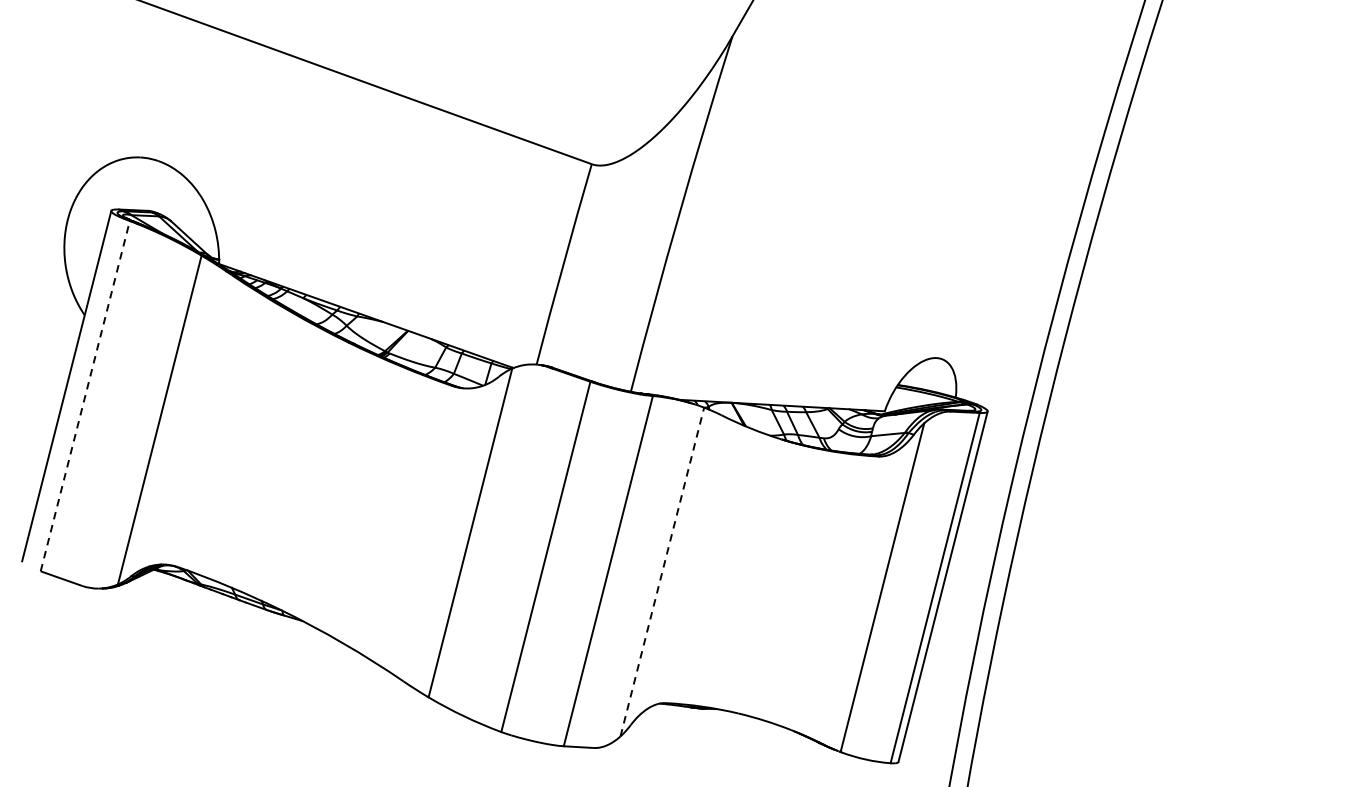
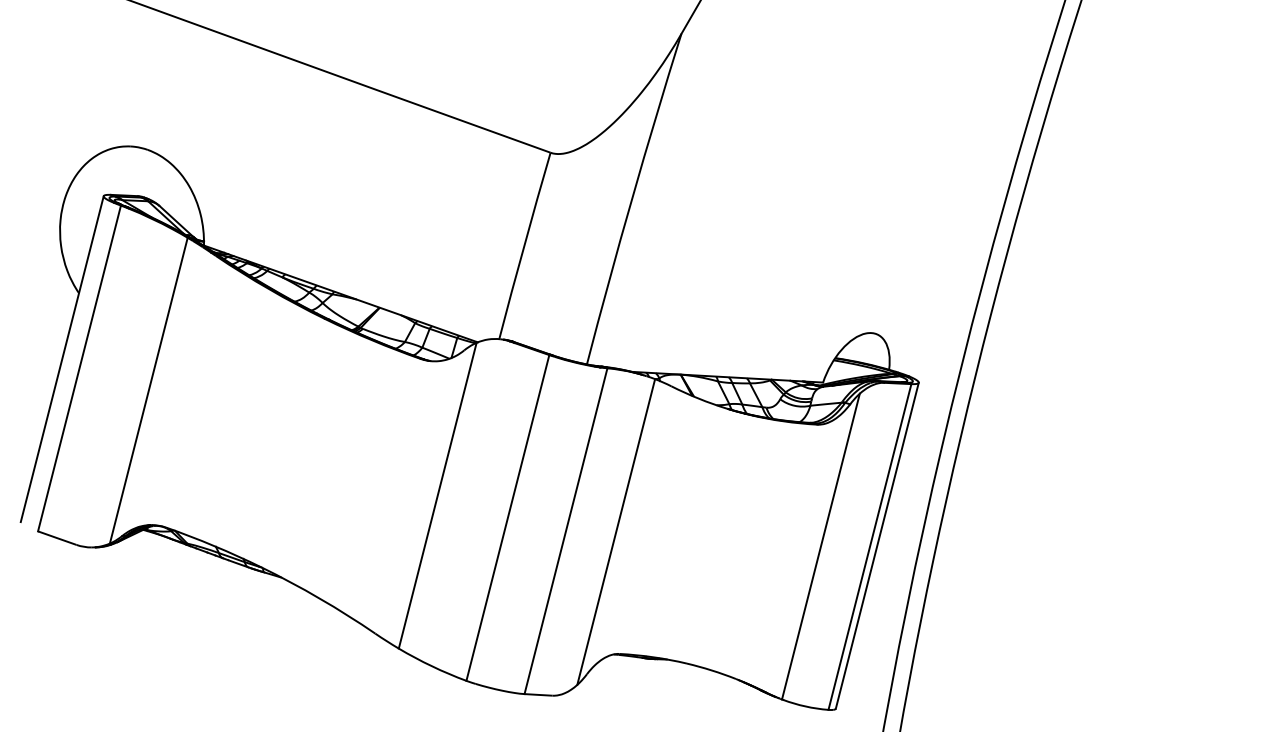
line: (85, 396) -> (79, 368), dashed -> solid
line: (662, 572) -> (616, 532), dashed -> solid

